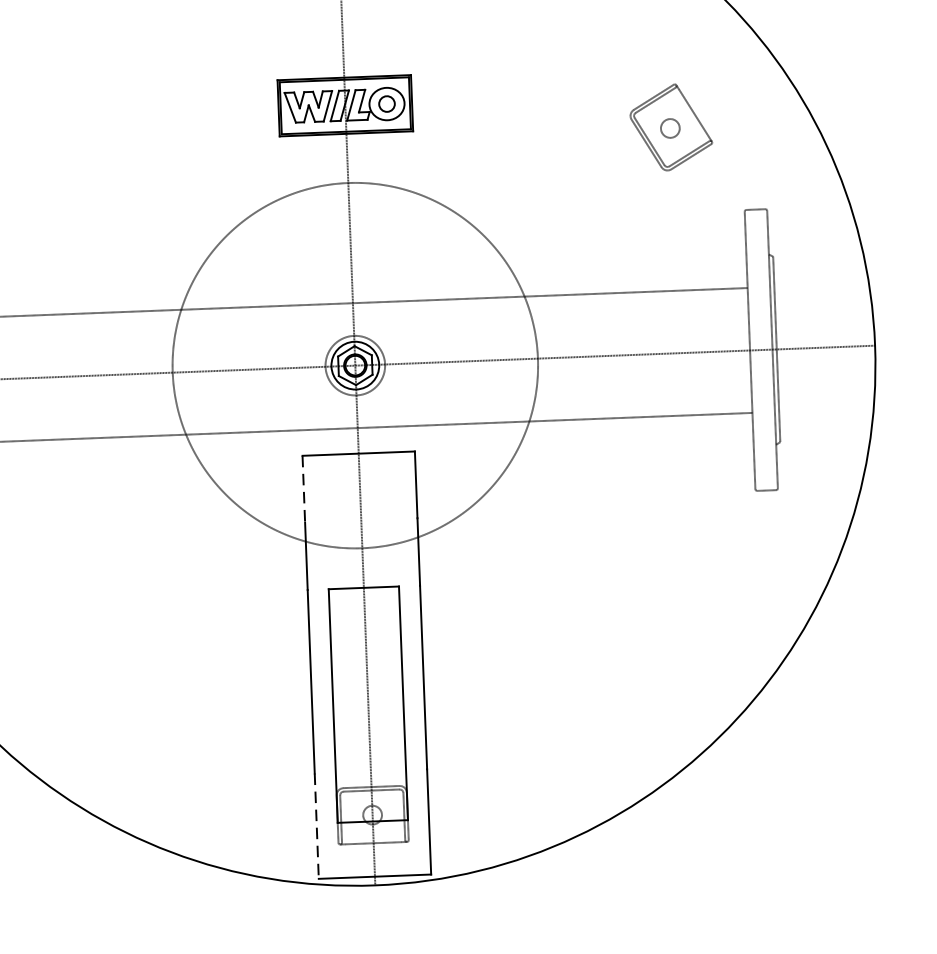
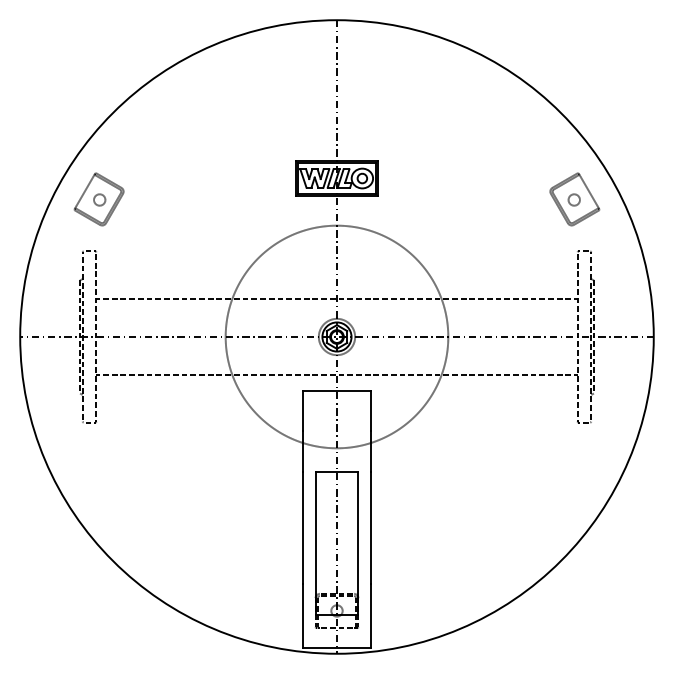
part: (670, 127) -> (574, 199), moved
line: (303, 490) -> (302, 411), dashed -> solid
line: (316, 826) -> (302, 616), dashed -> solid

